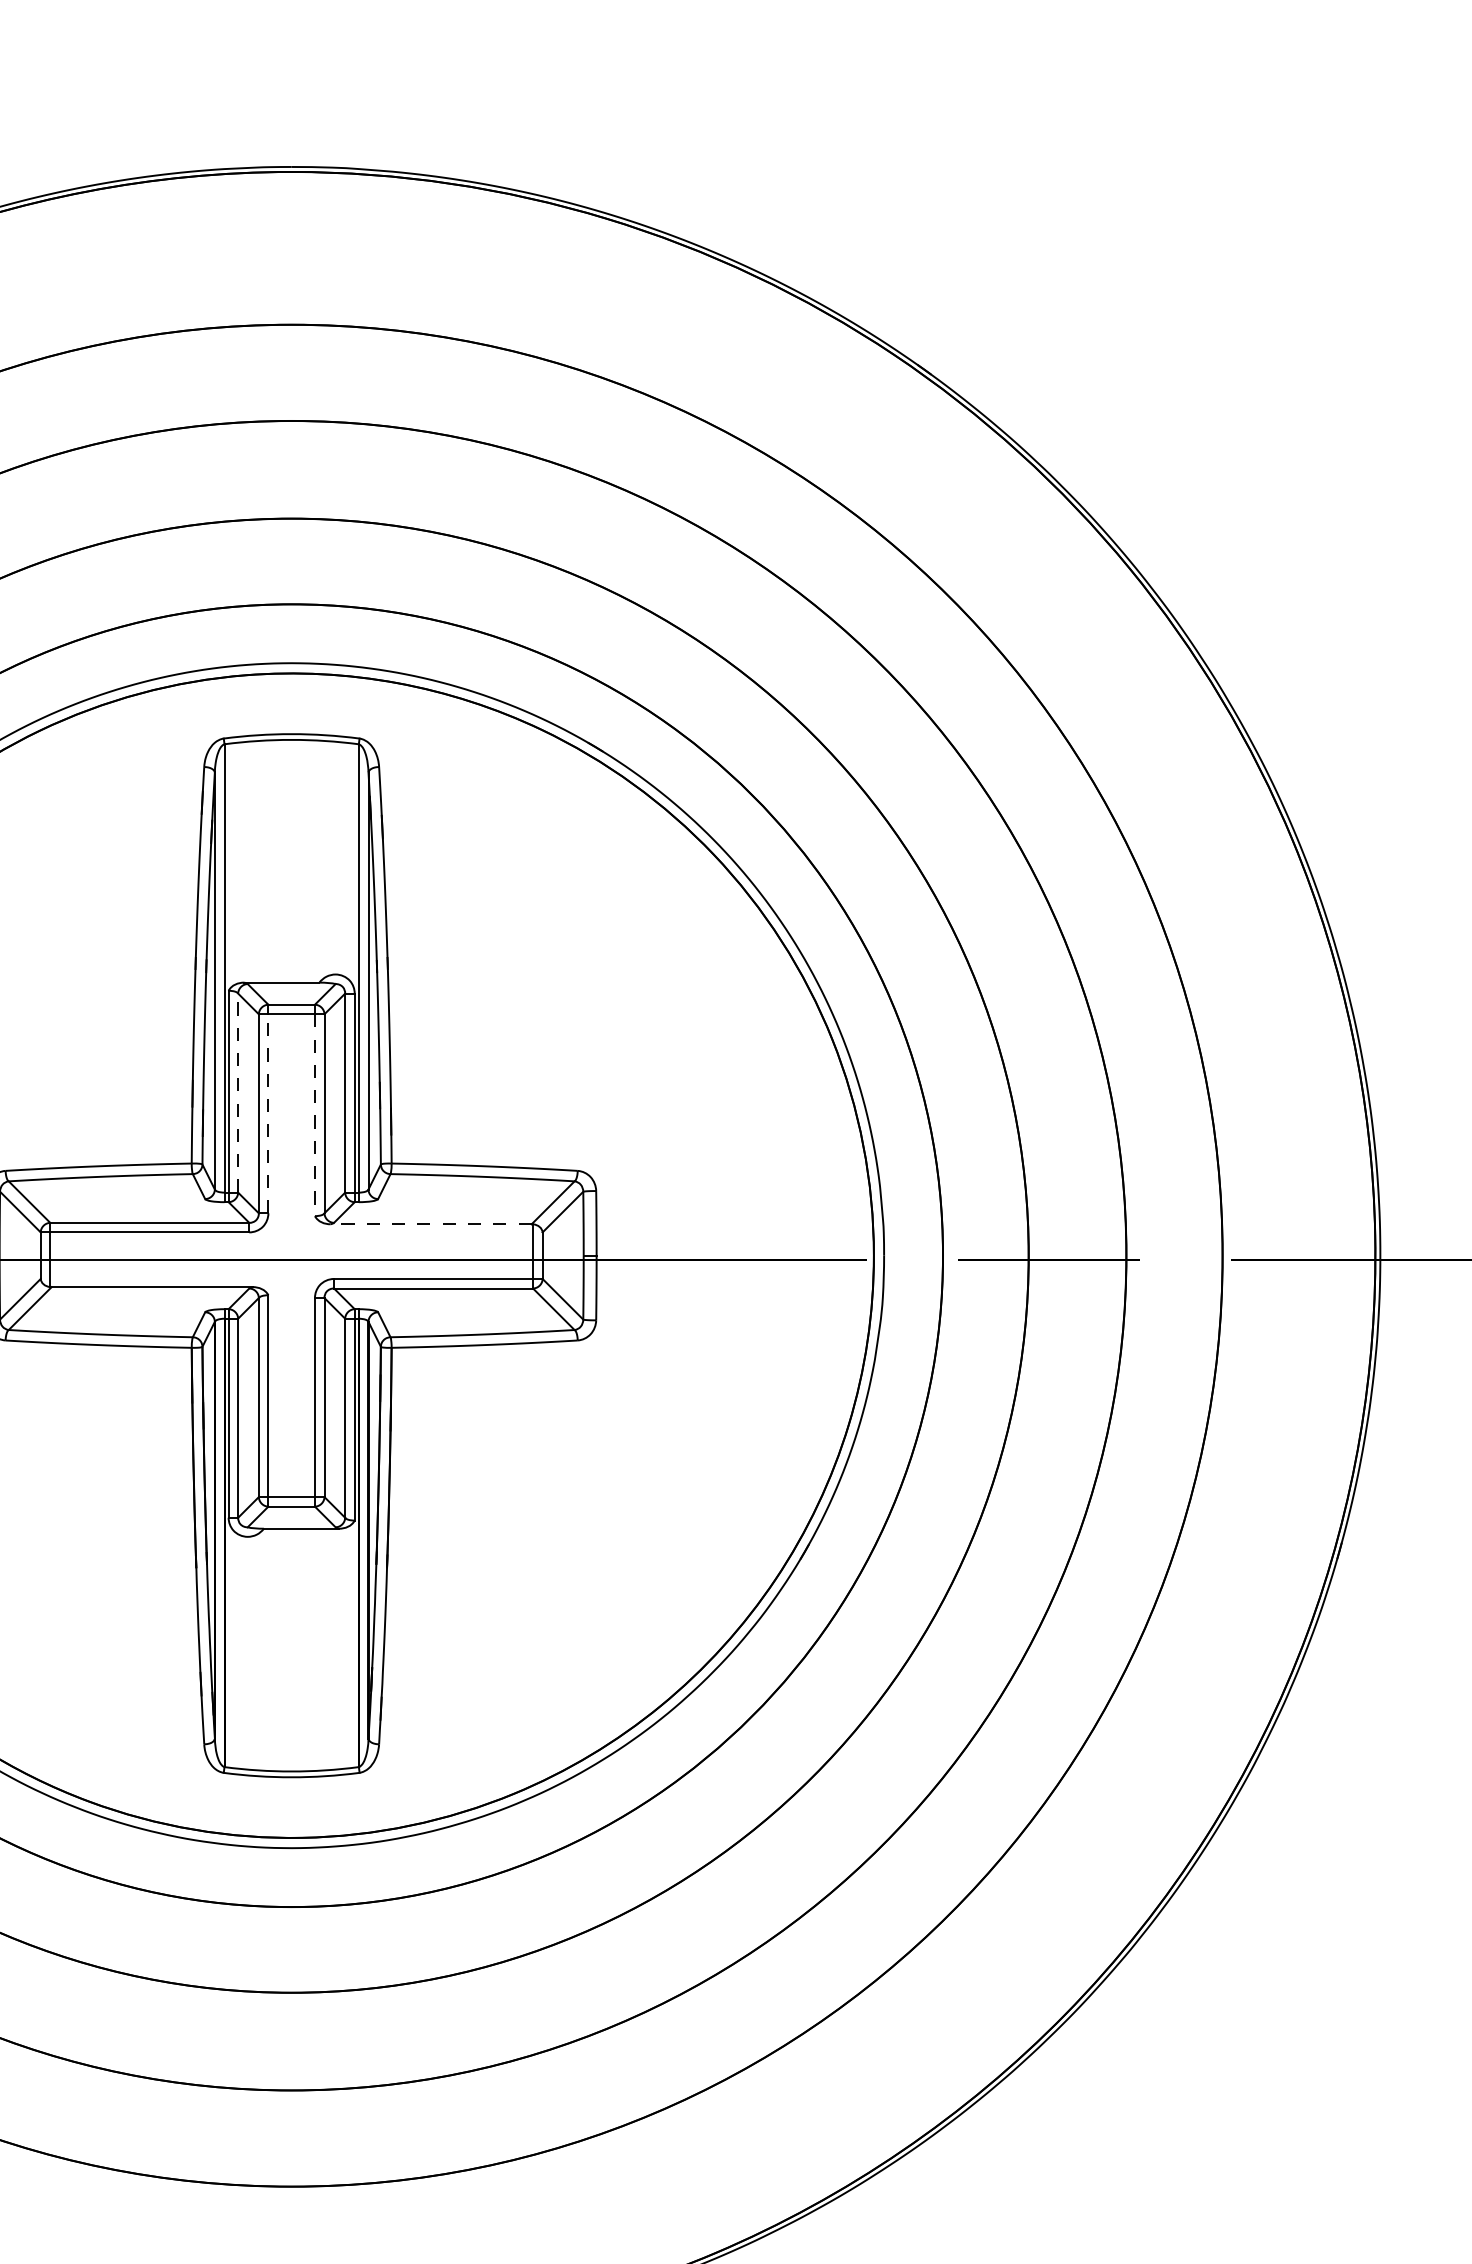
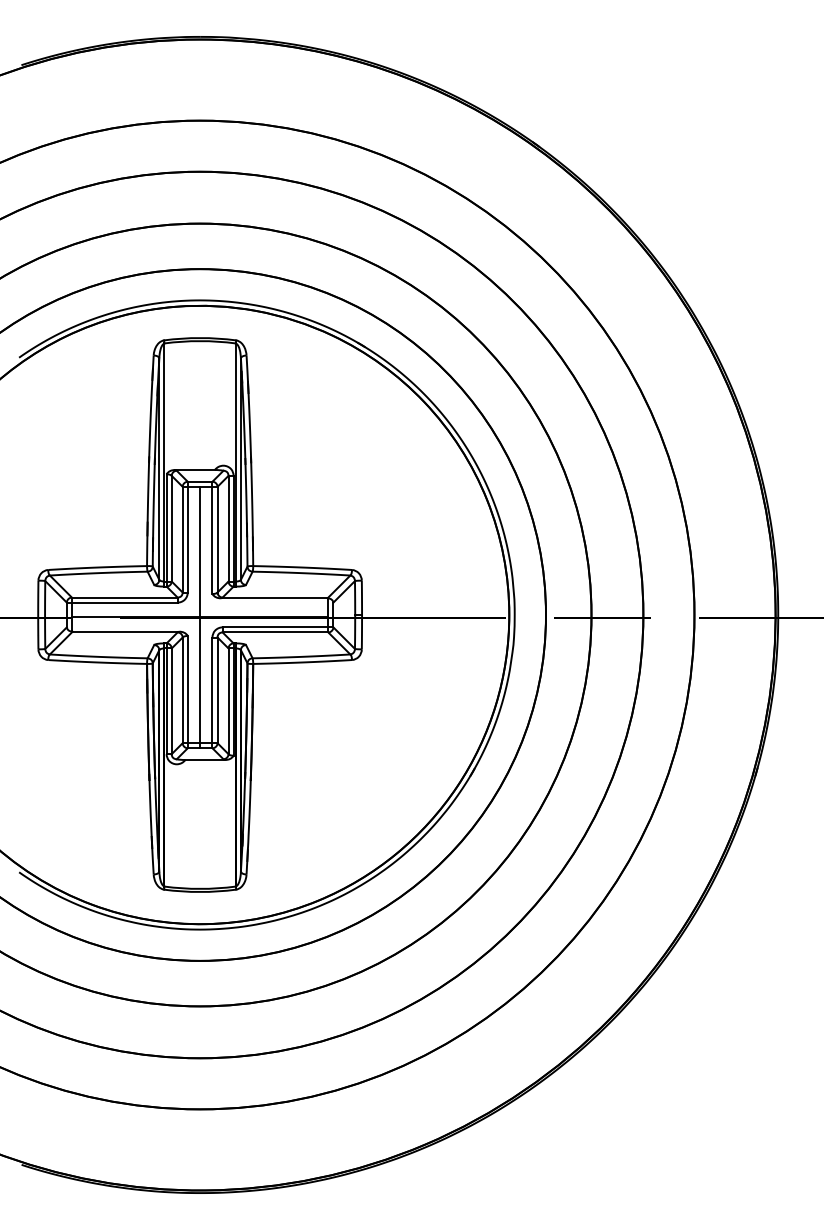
line: (237, 1092) -> (171, 528), dashed -> solid
line: (267, 1113) -> (187, 539), dashed -> solid
line: (314, 1115) -> (212, 540), dashed -> solid
line: (429, 1224) -> (273, 598), dashed -> solid
line: (292, 1260) -> (200, 617), added

